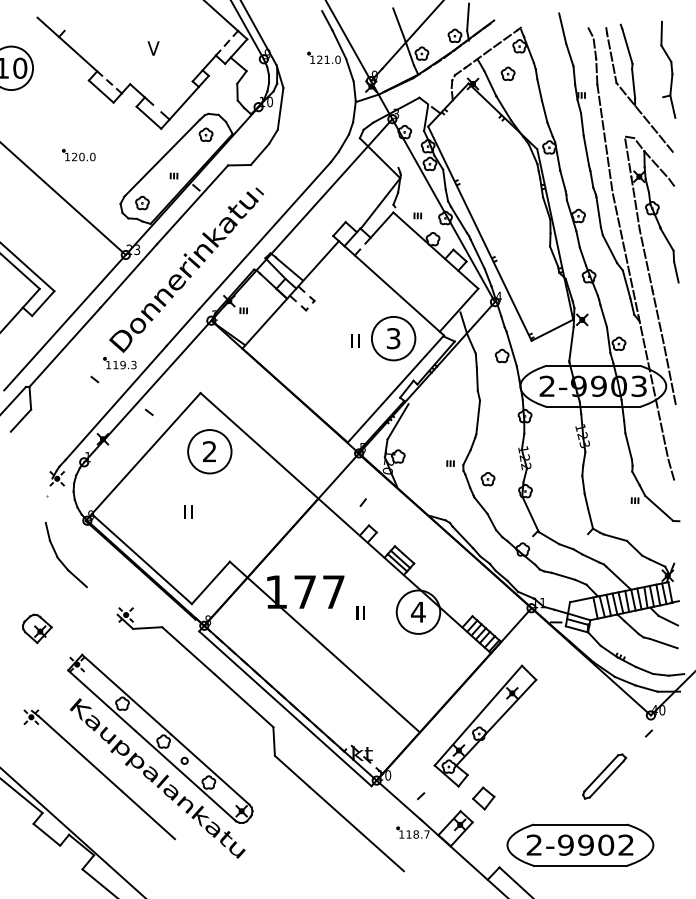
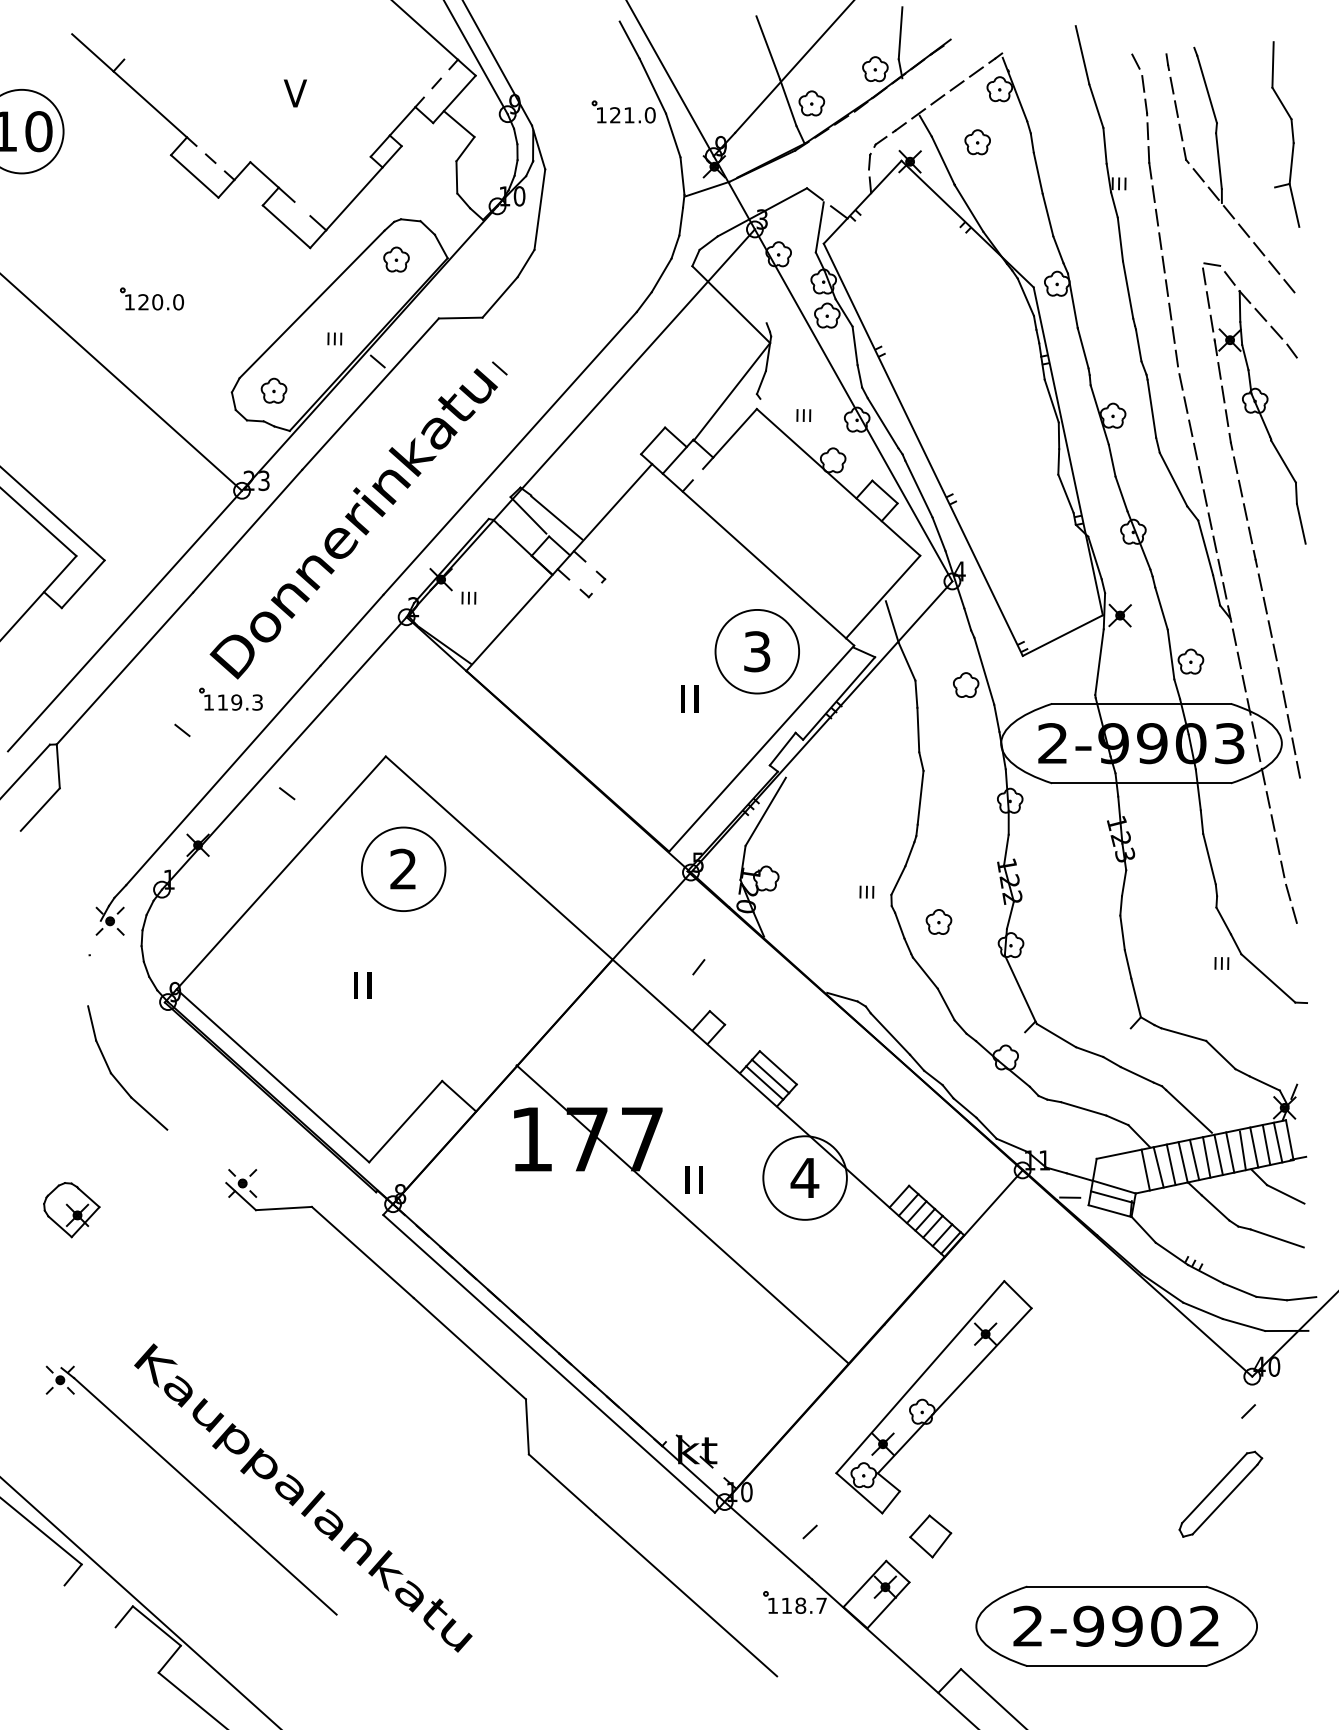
text: (355, 340) -> (689, 697), moved
line: (333, 654) -> (682, 1213), moved
part: (160, 738) -> (308, 1421), removed
part: (604, 776) -> (1220, 1494), moved
line: (46, 834) -> (89, 1605), removed

